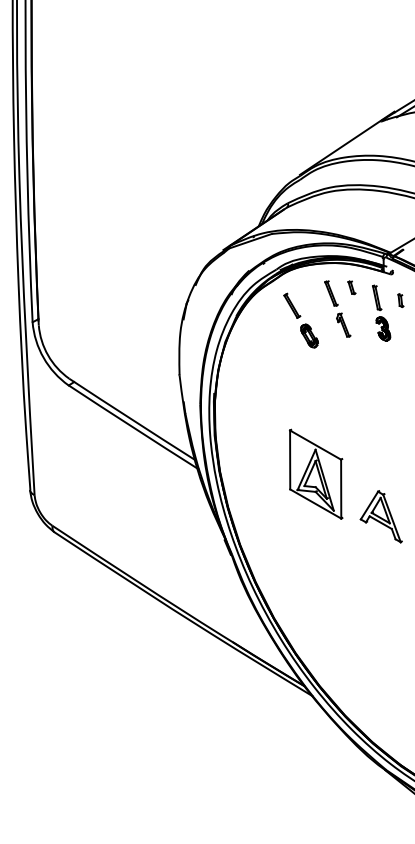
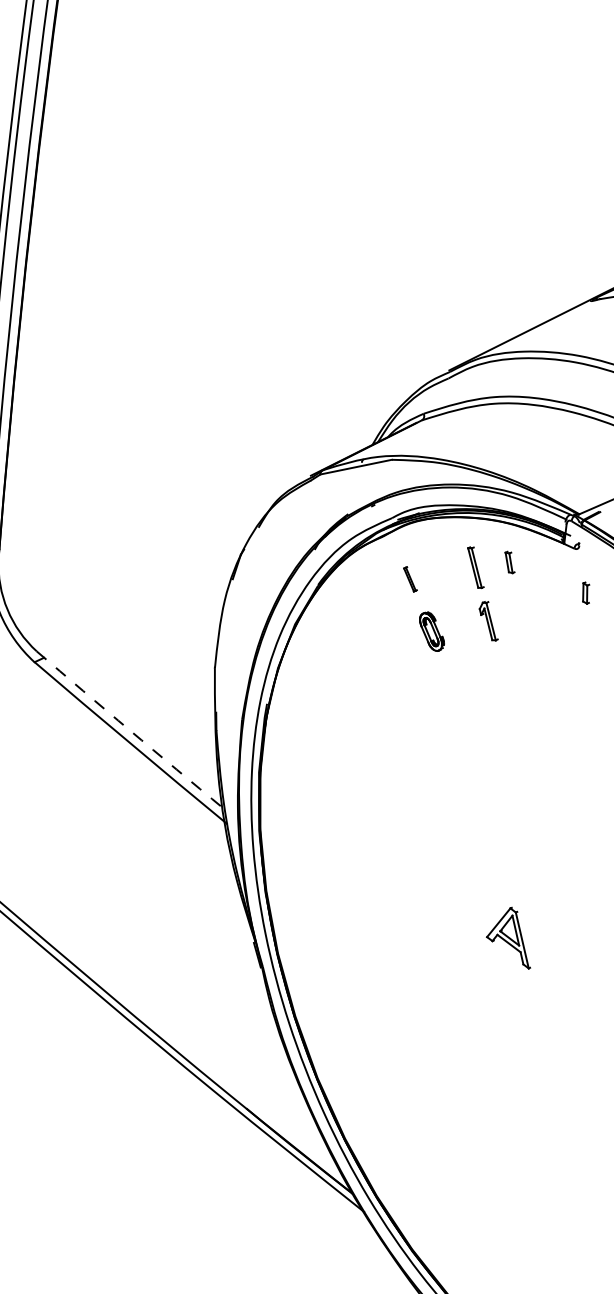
part: (292, 305) -> (410, 579), size x0.6
part: (381, 312) -> (552, 608), removed
arc: (132, 419) -> (130, 729), solid -> dashed
part: (316, 473) -> (415, 854), removed
part: (380, 516) -> (509, 936), size x0.7

